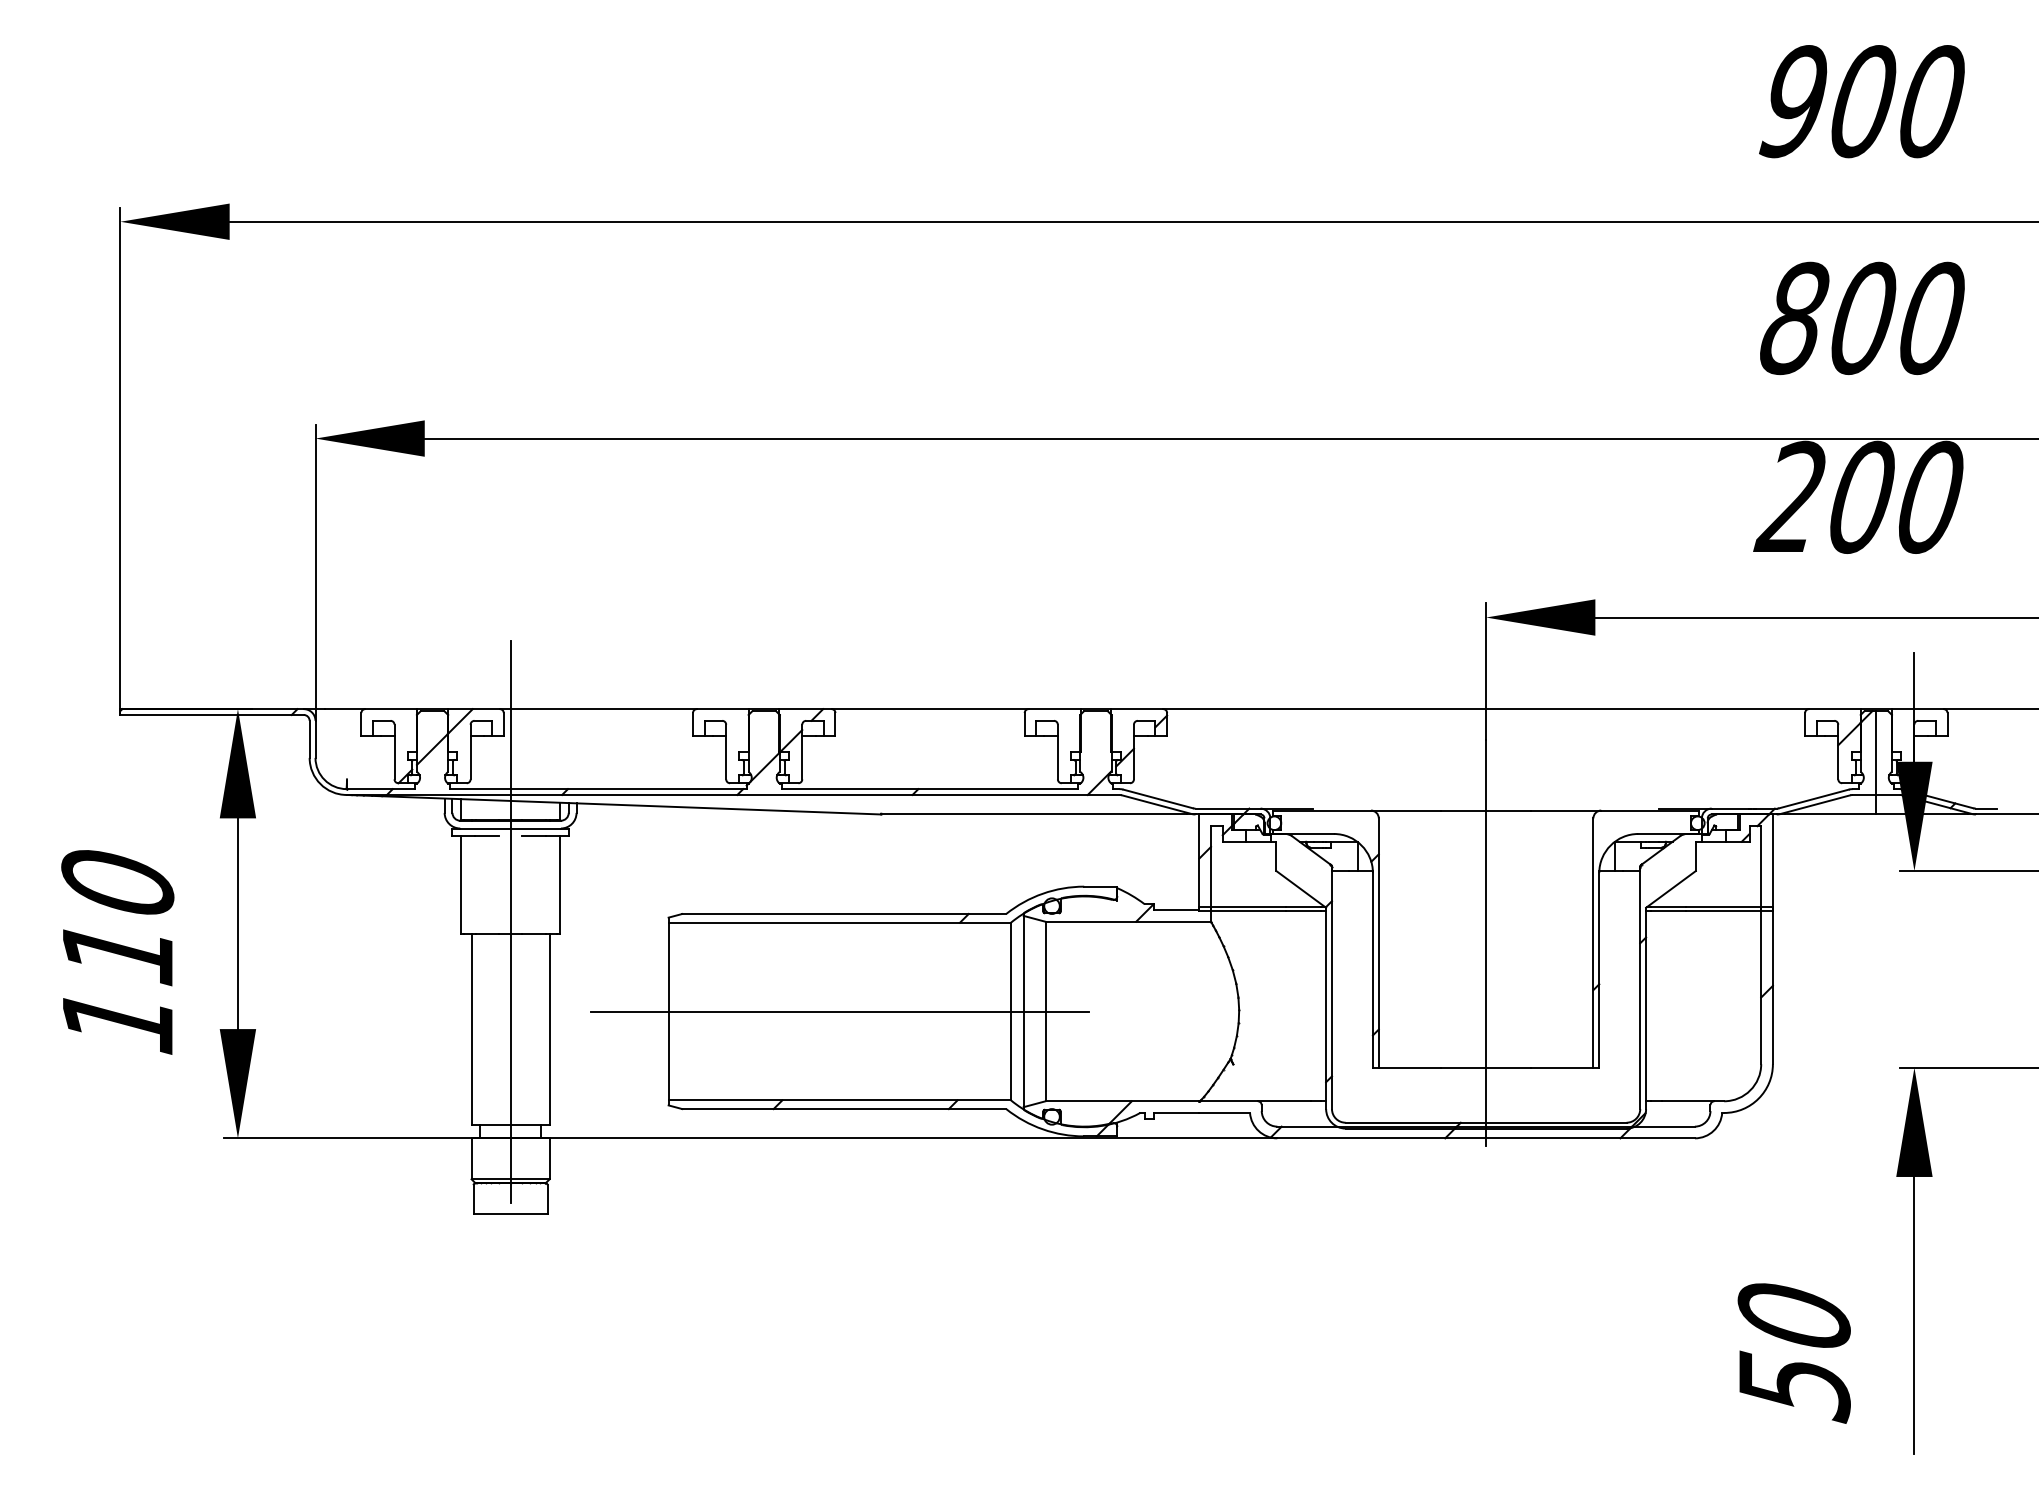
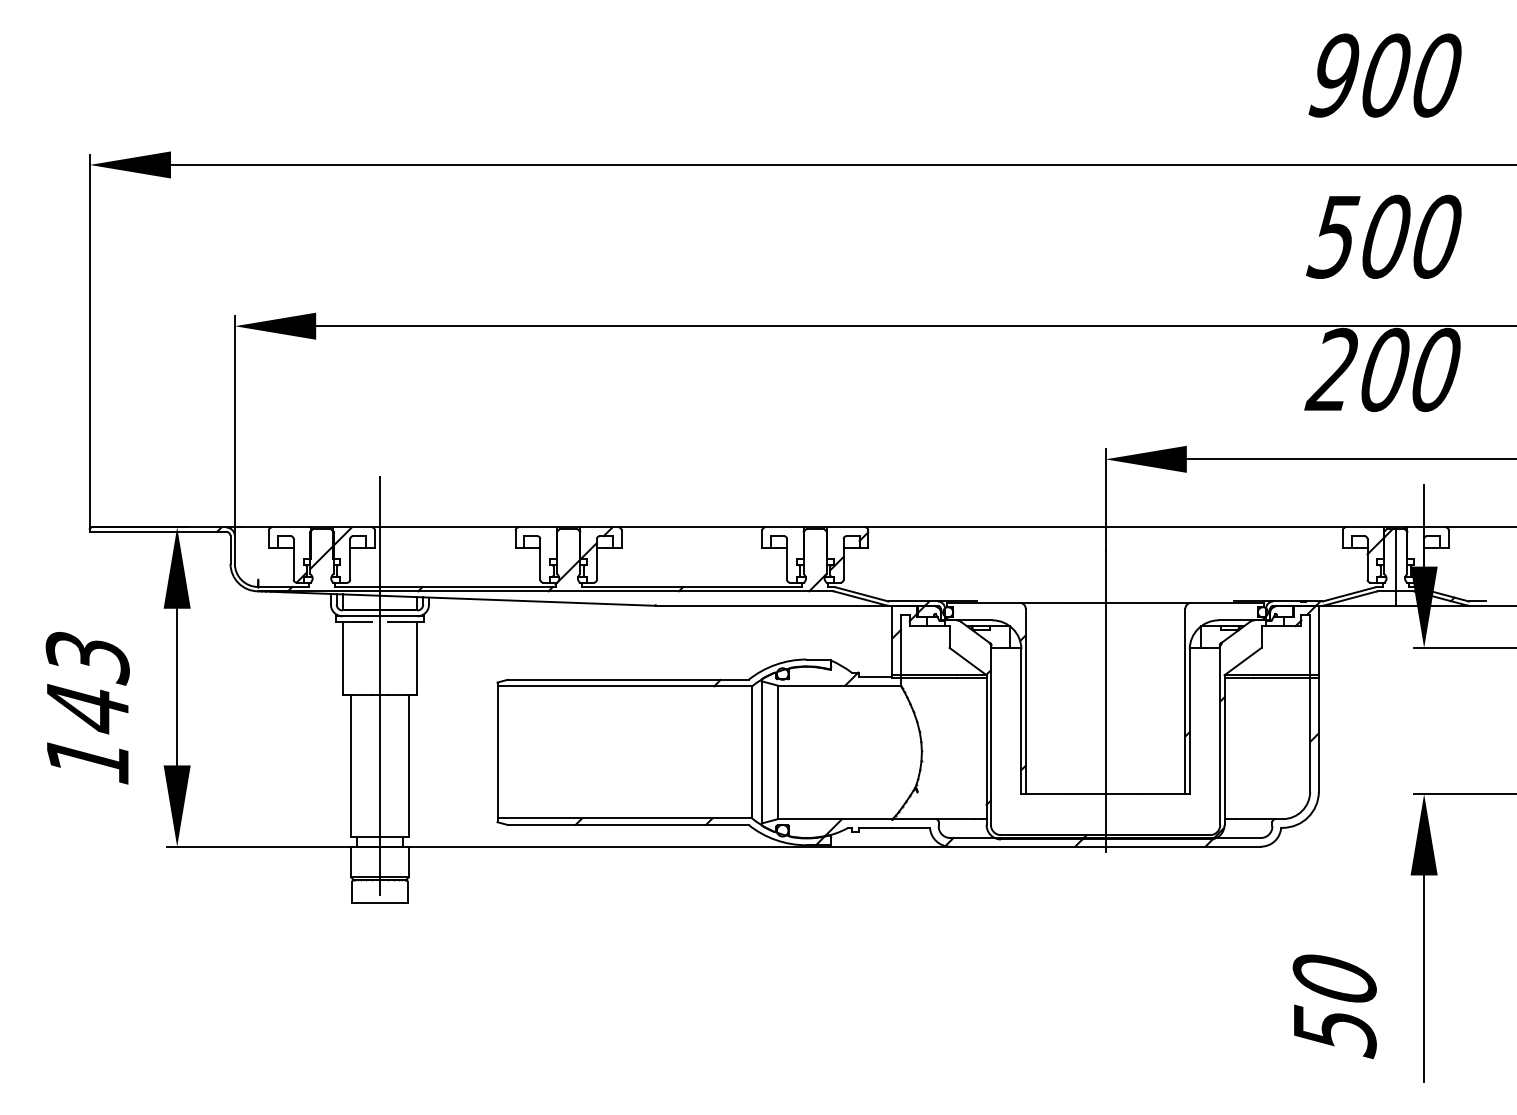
text: (1792, 318) -> (1333, 236), 800 -> 500
text: (117, 918) -> (87, 683), 110 -> 143
line: (839, 1011) -> (624, 752), removed

